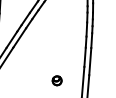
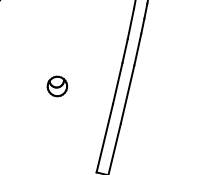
part: (56, 80) -> (56, 85), moved

